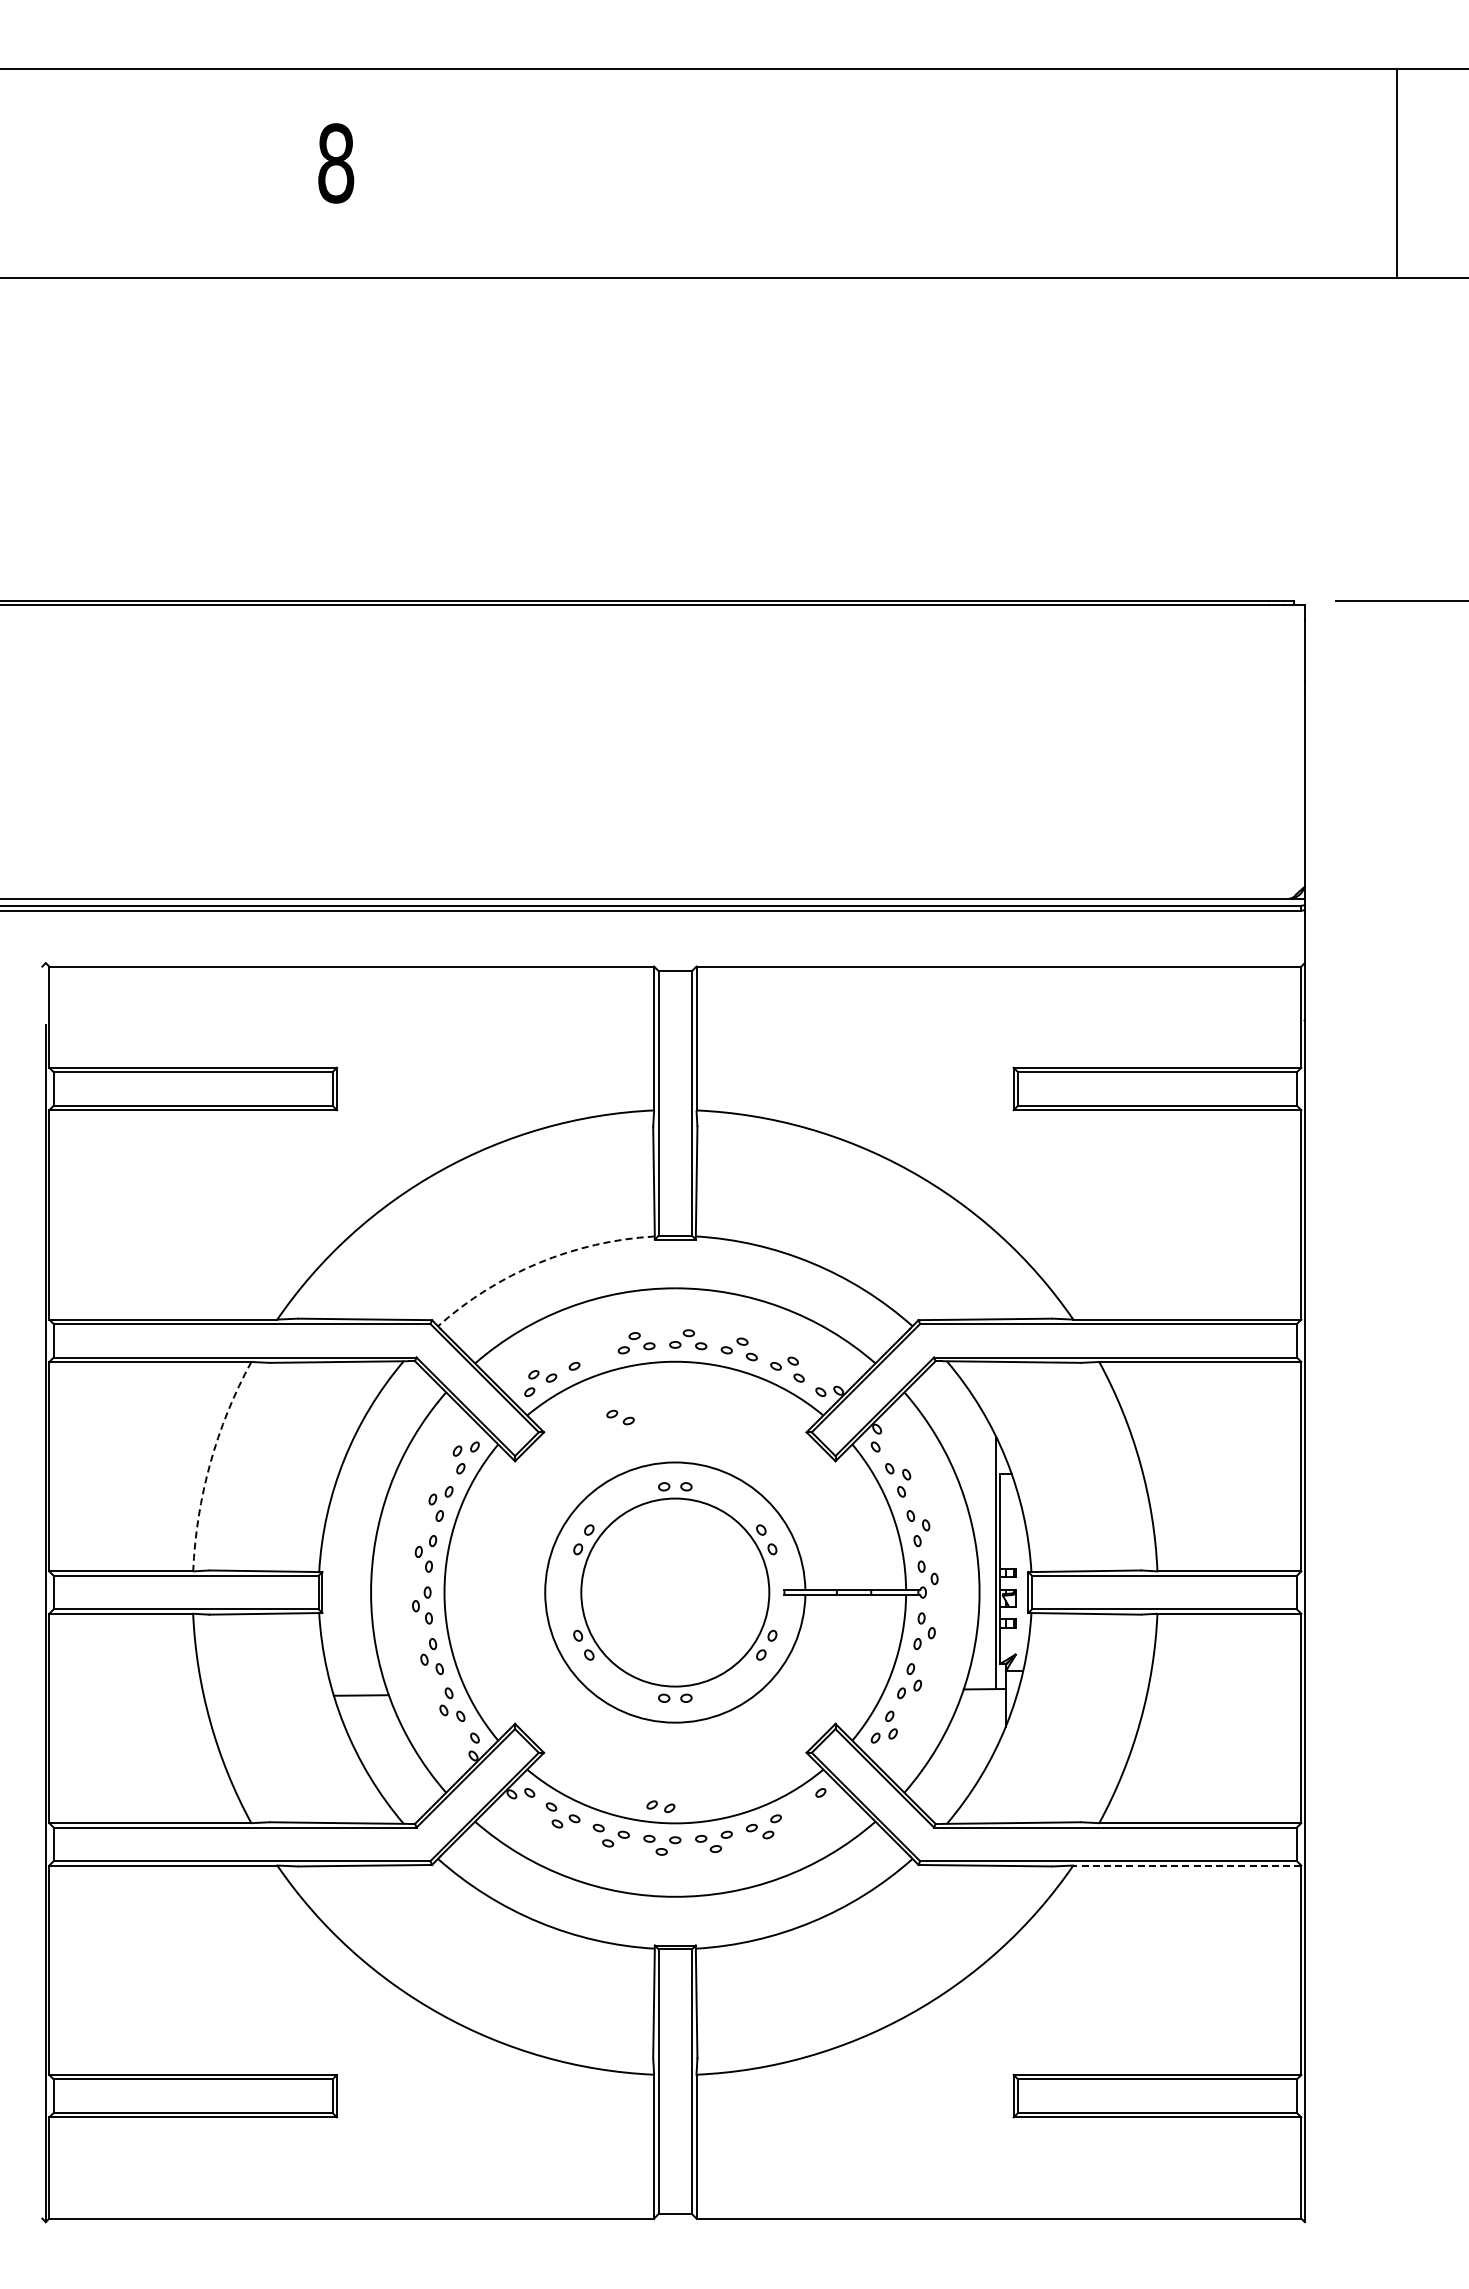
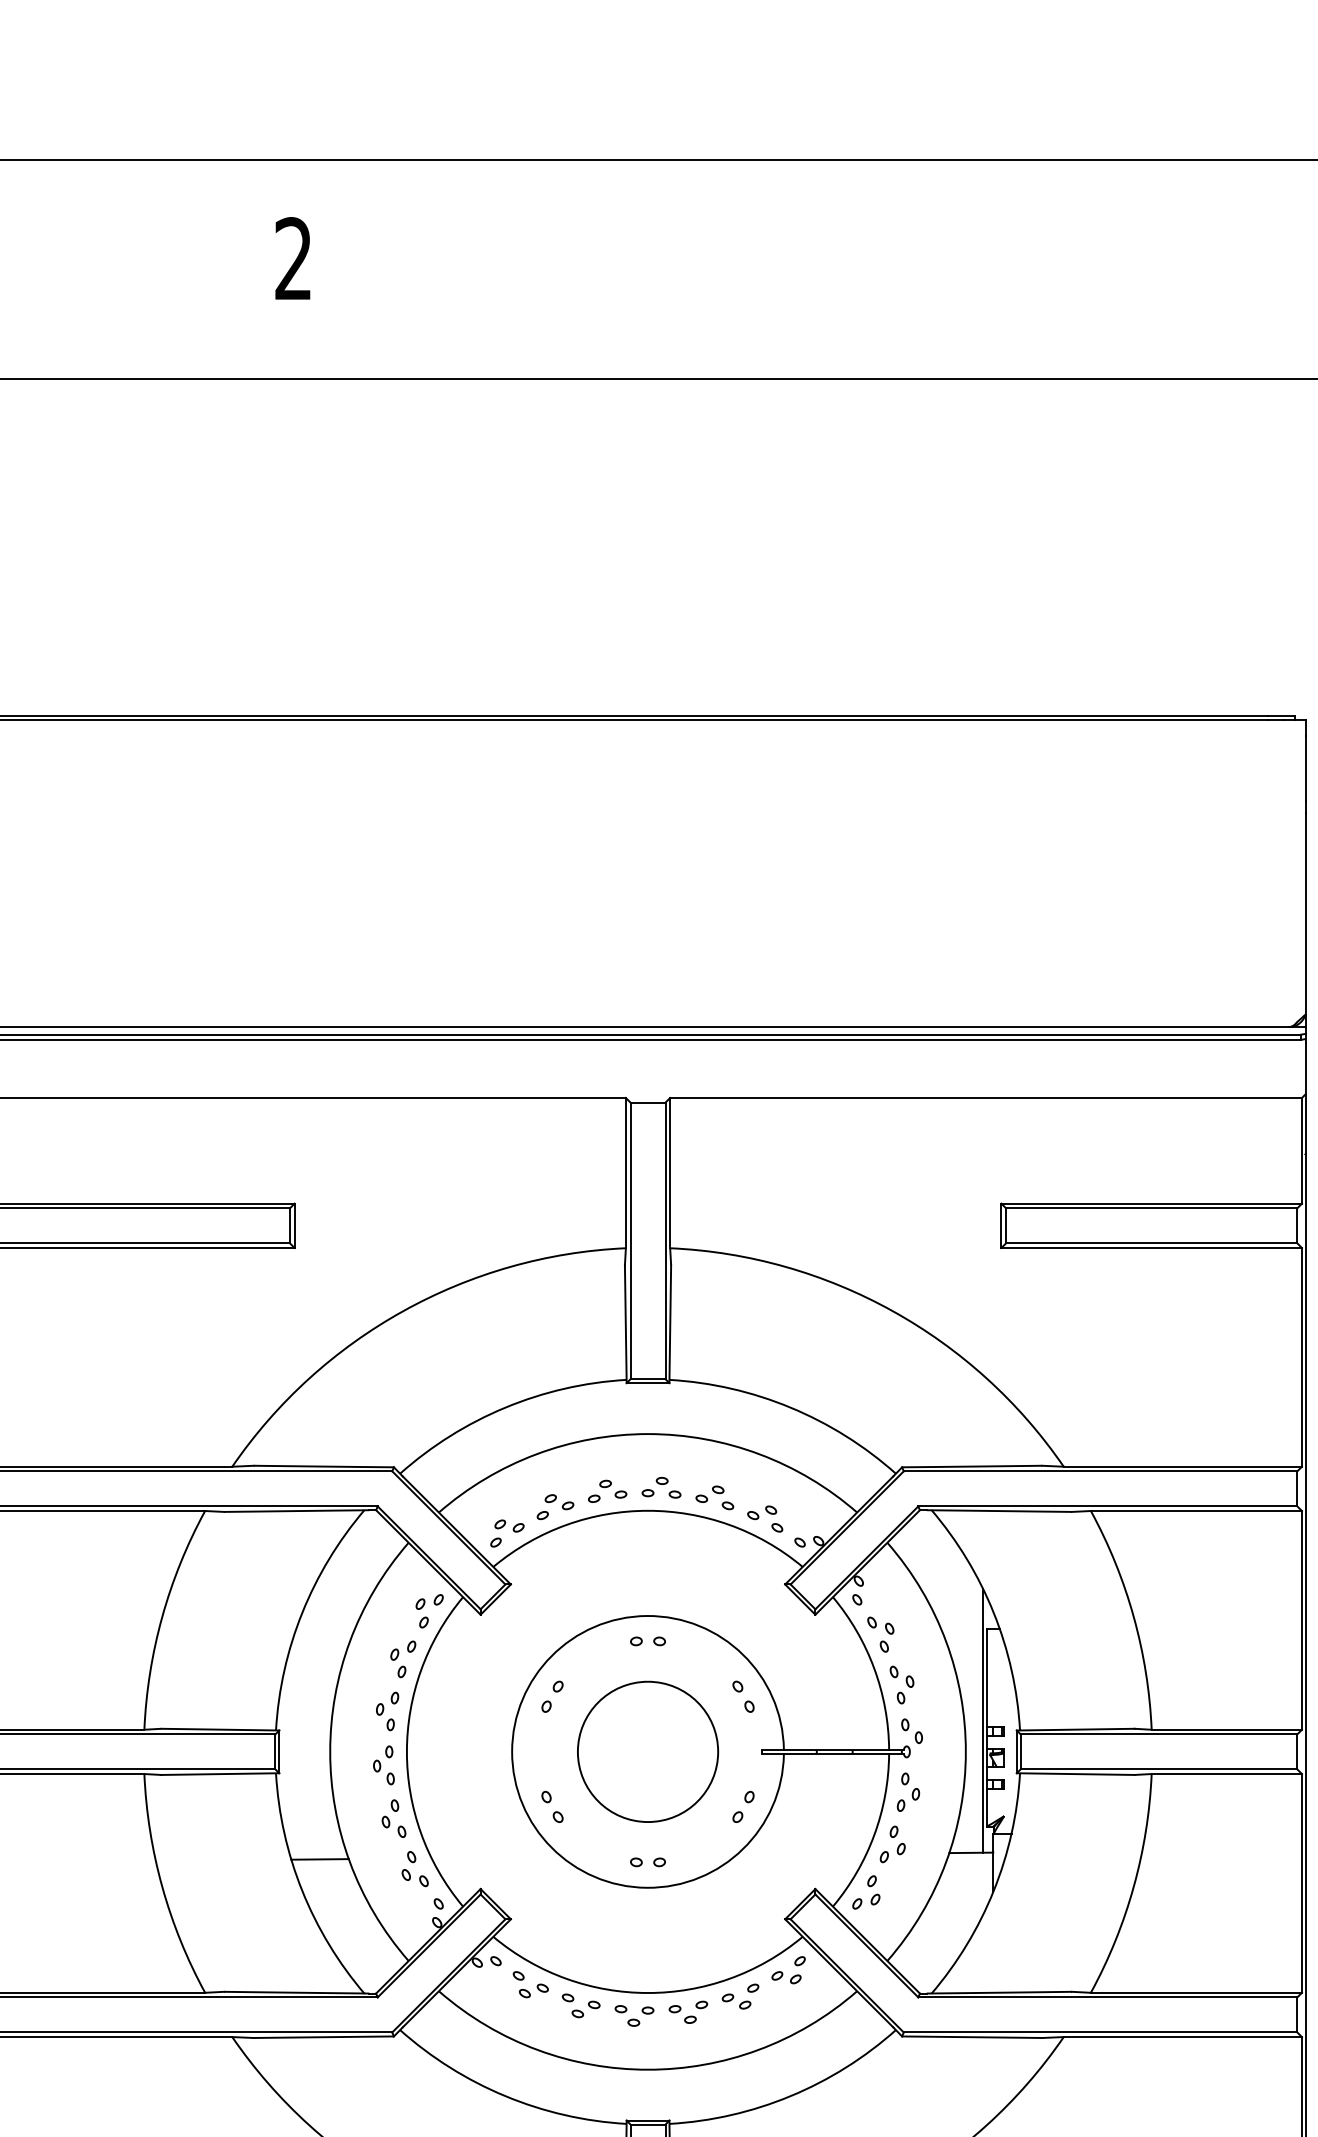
text: (336, 163) -> (294, 259), 8 -> 2
arc: (538, 1263) -> (505, 1408), dashed -> solid
part: (620, 1417) -> (559, 1502), moved
arc: (210, 1463) -> (162, 1617), dashed -> solid
circle: (675, 1592) -> (648, 1751), size x0.71
part: (660, 1806) -> (786, 1977), moved
line: (1186, 1865) -> (1182, 2036), dashed -> solid

